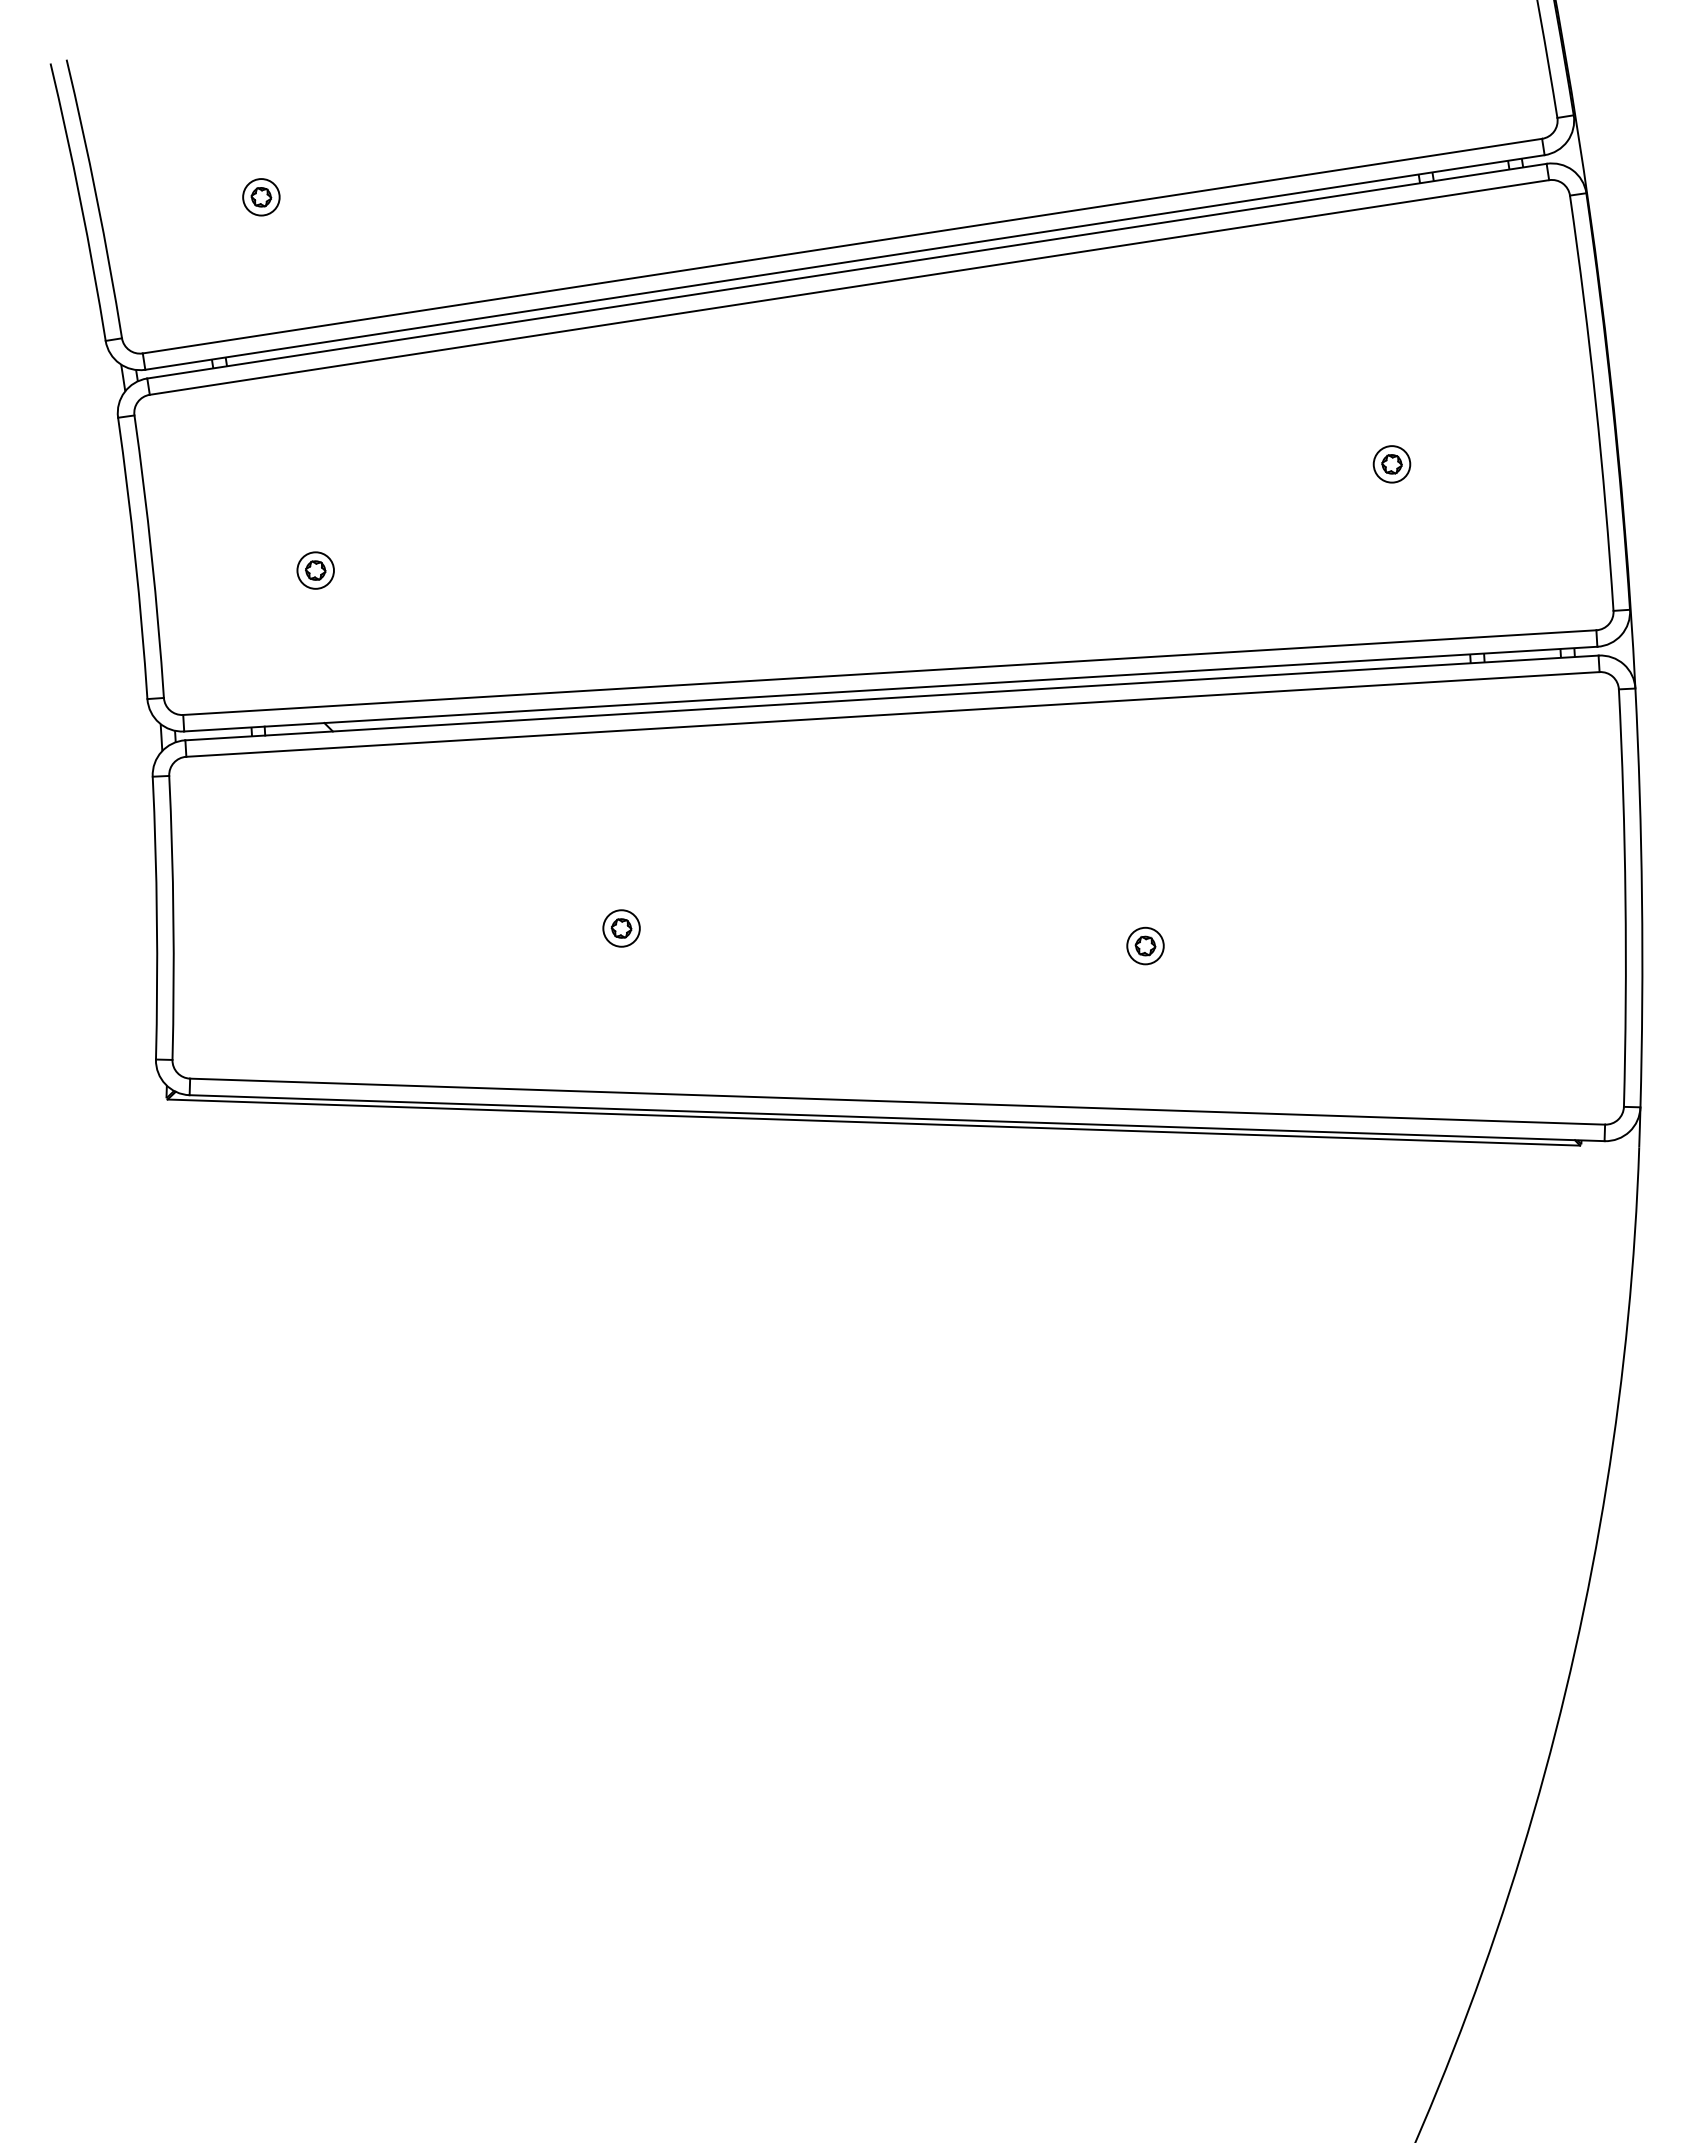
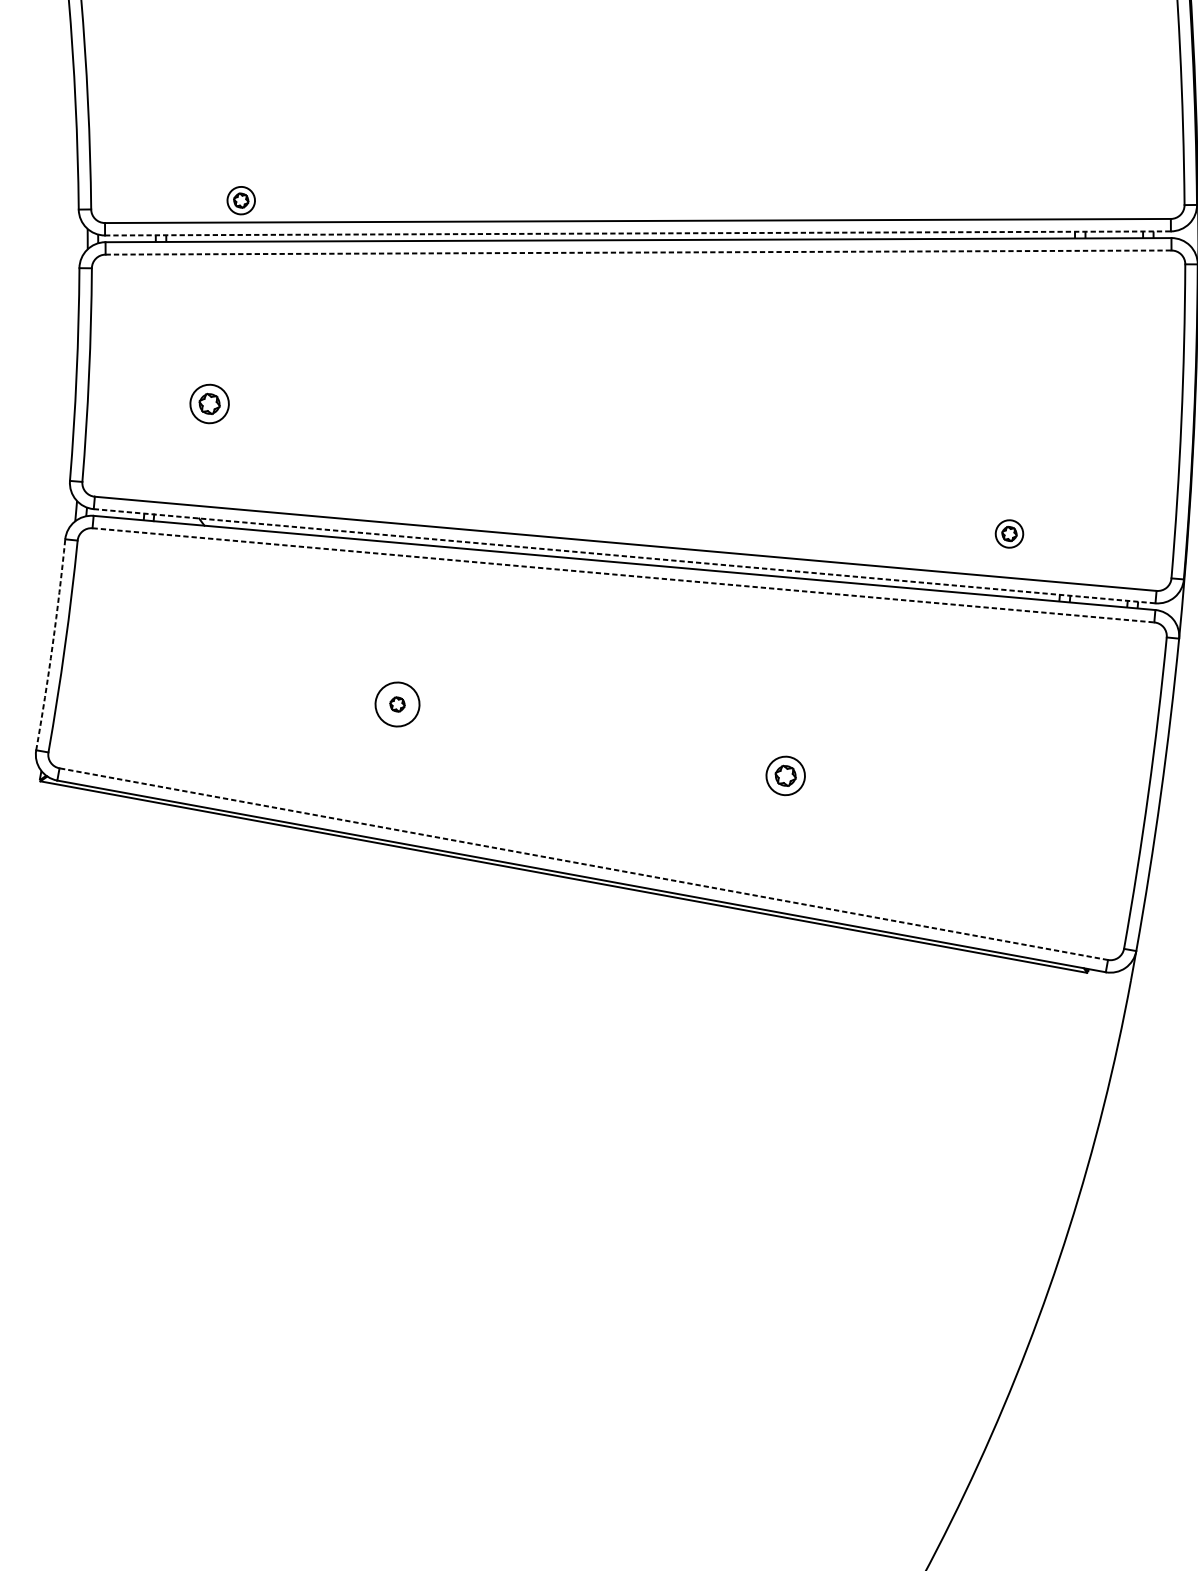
part: (261, 197) -> (241, 200), moved
line: (844, 262) -> (637, 233), solid -> dashed
line: (849, 287) -> (638, 252), solid -> dashed
part: (1391, 464) -> (1009, 534), moved
part: (315, 570) -> (209, 403), size x1.4
line: (890, 689) -> (624, 556), solid -> dashed
line: (892, 714) -> (623, 575), solid -> dashed
arc: (156, 918) -> (52, 645), solid -> dashed
circle: (621, 928) -> (397, 704), size x1.6
part: (1145, 945) -> (785, 775), size x1.4
line: (897, 1101) -> (583, 864), solid -> dashed

